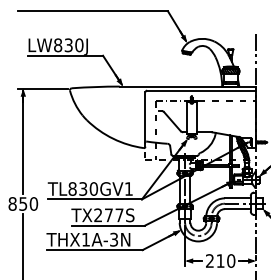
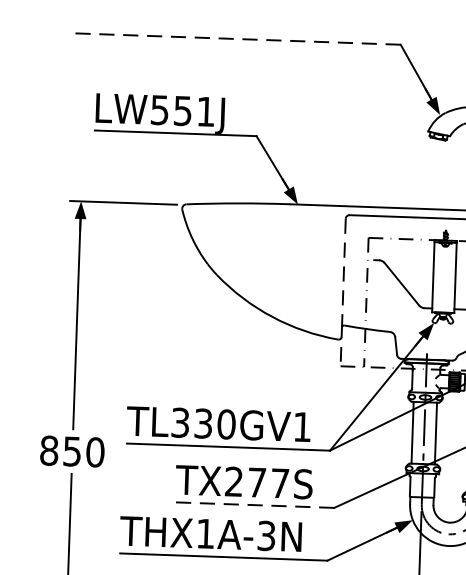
line: (92, 11) -> (237, 39), solid -> dashed
text: (68, 45) -> (182, 111), LW830J -> LW551J
line: (145, 117) -> (343, 273), solid -> dashed
text: (72, 188) -> (180, 421), TL830GV1 -> TL330GV1
line: (107, 225) -> (253, 504), solid -> dashed

